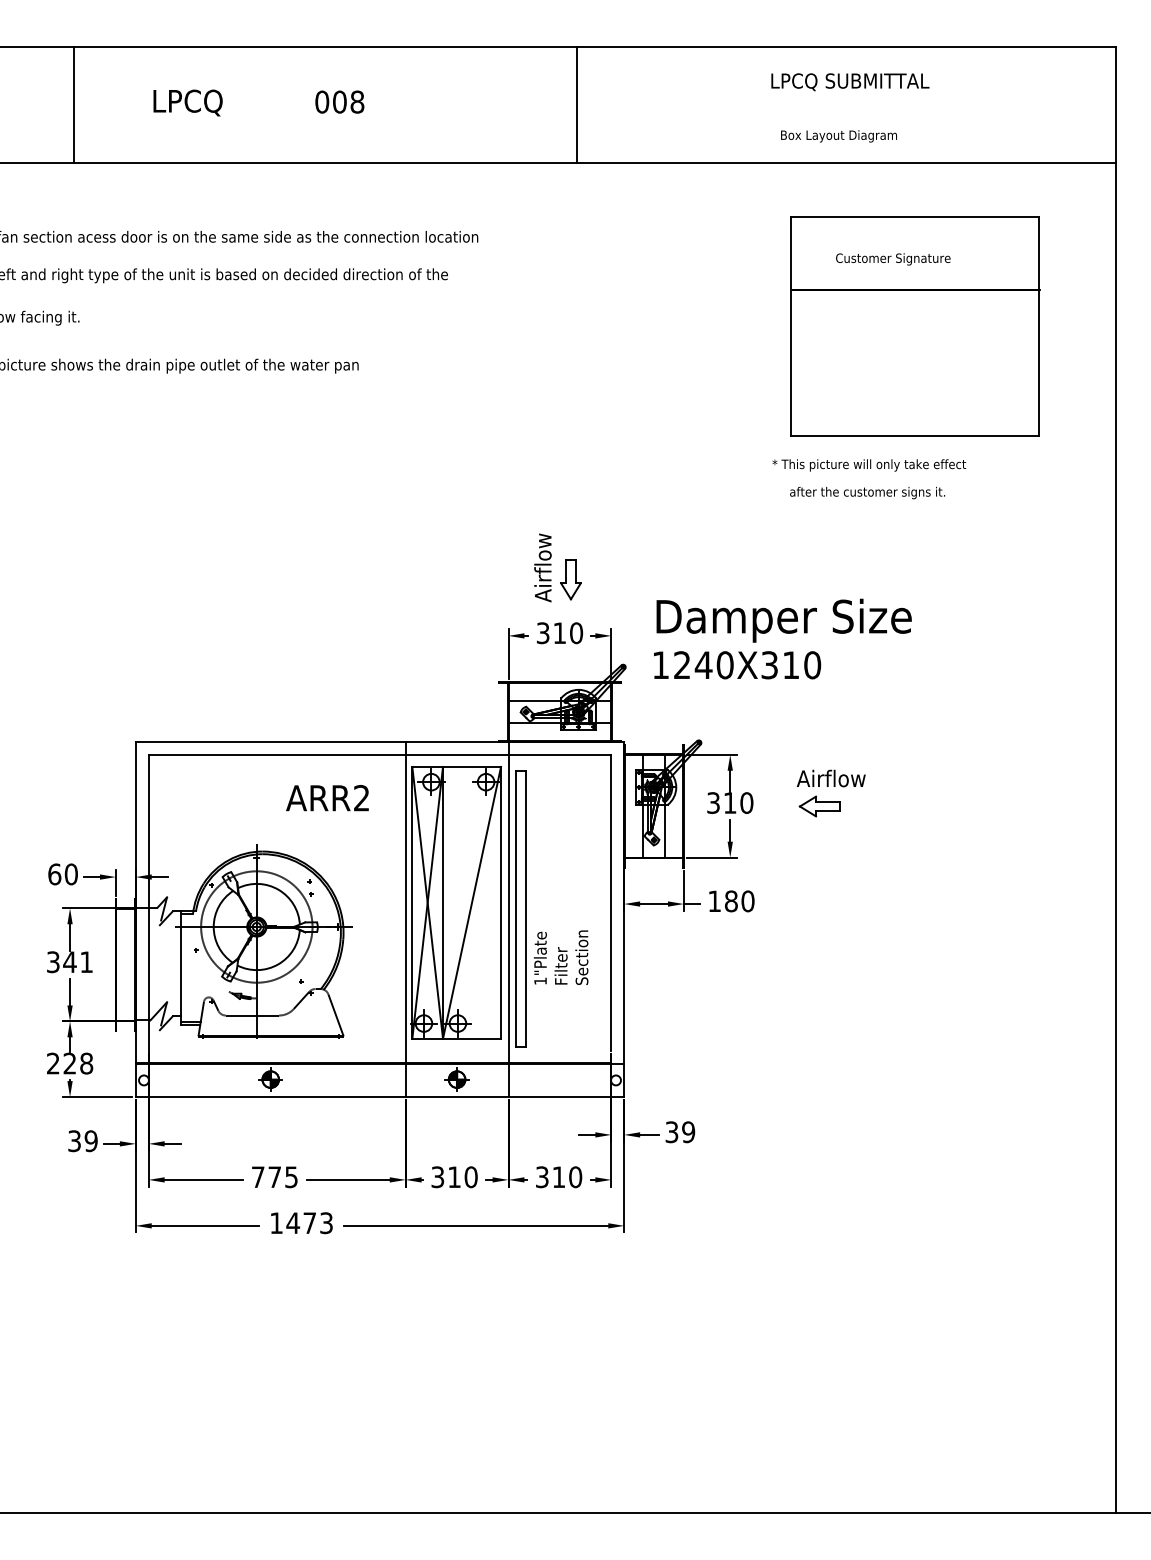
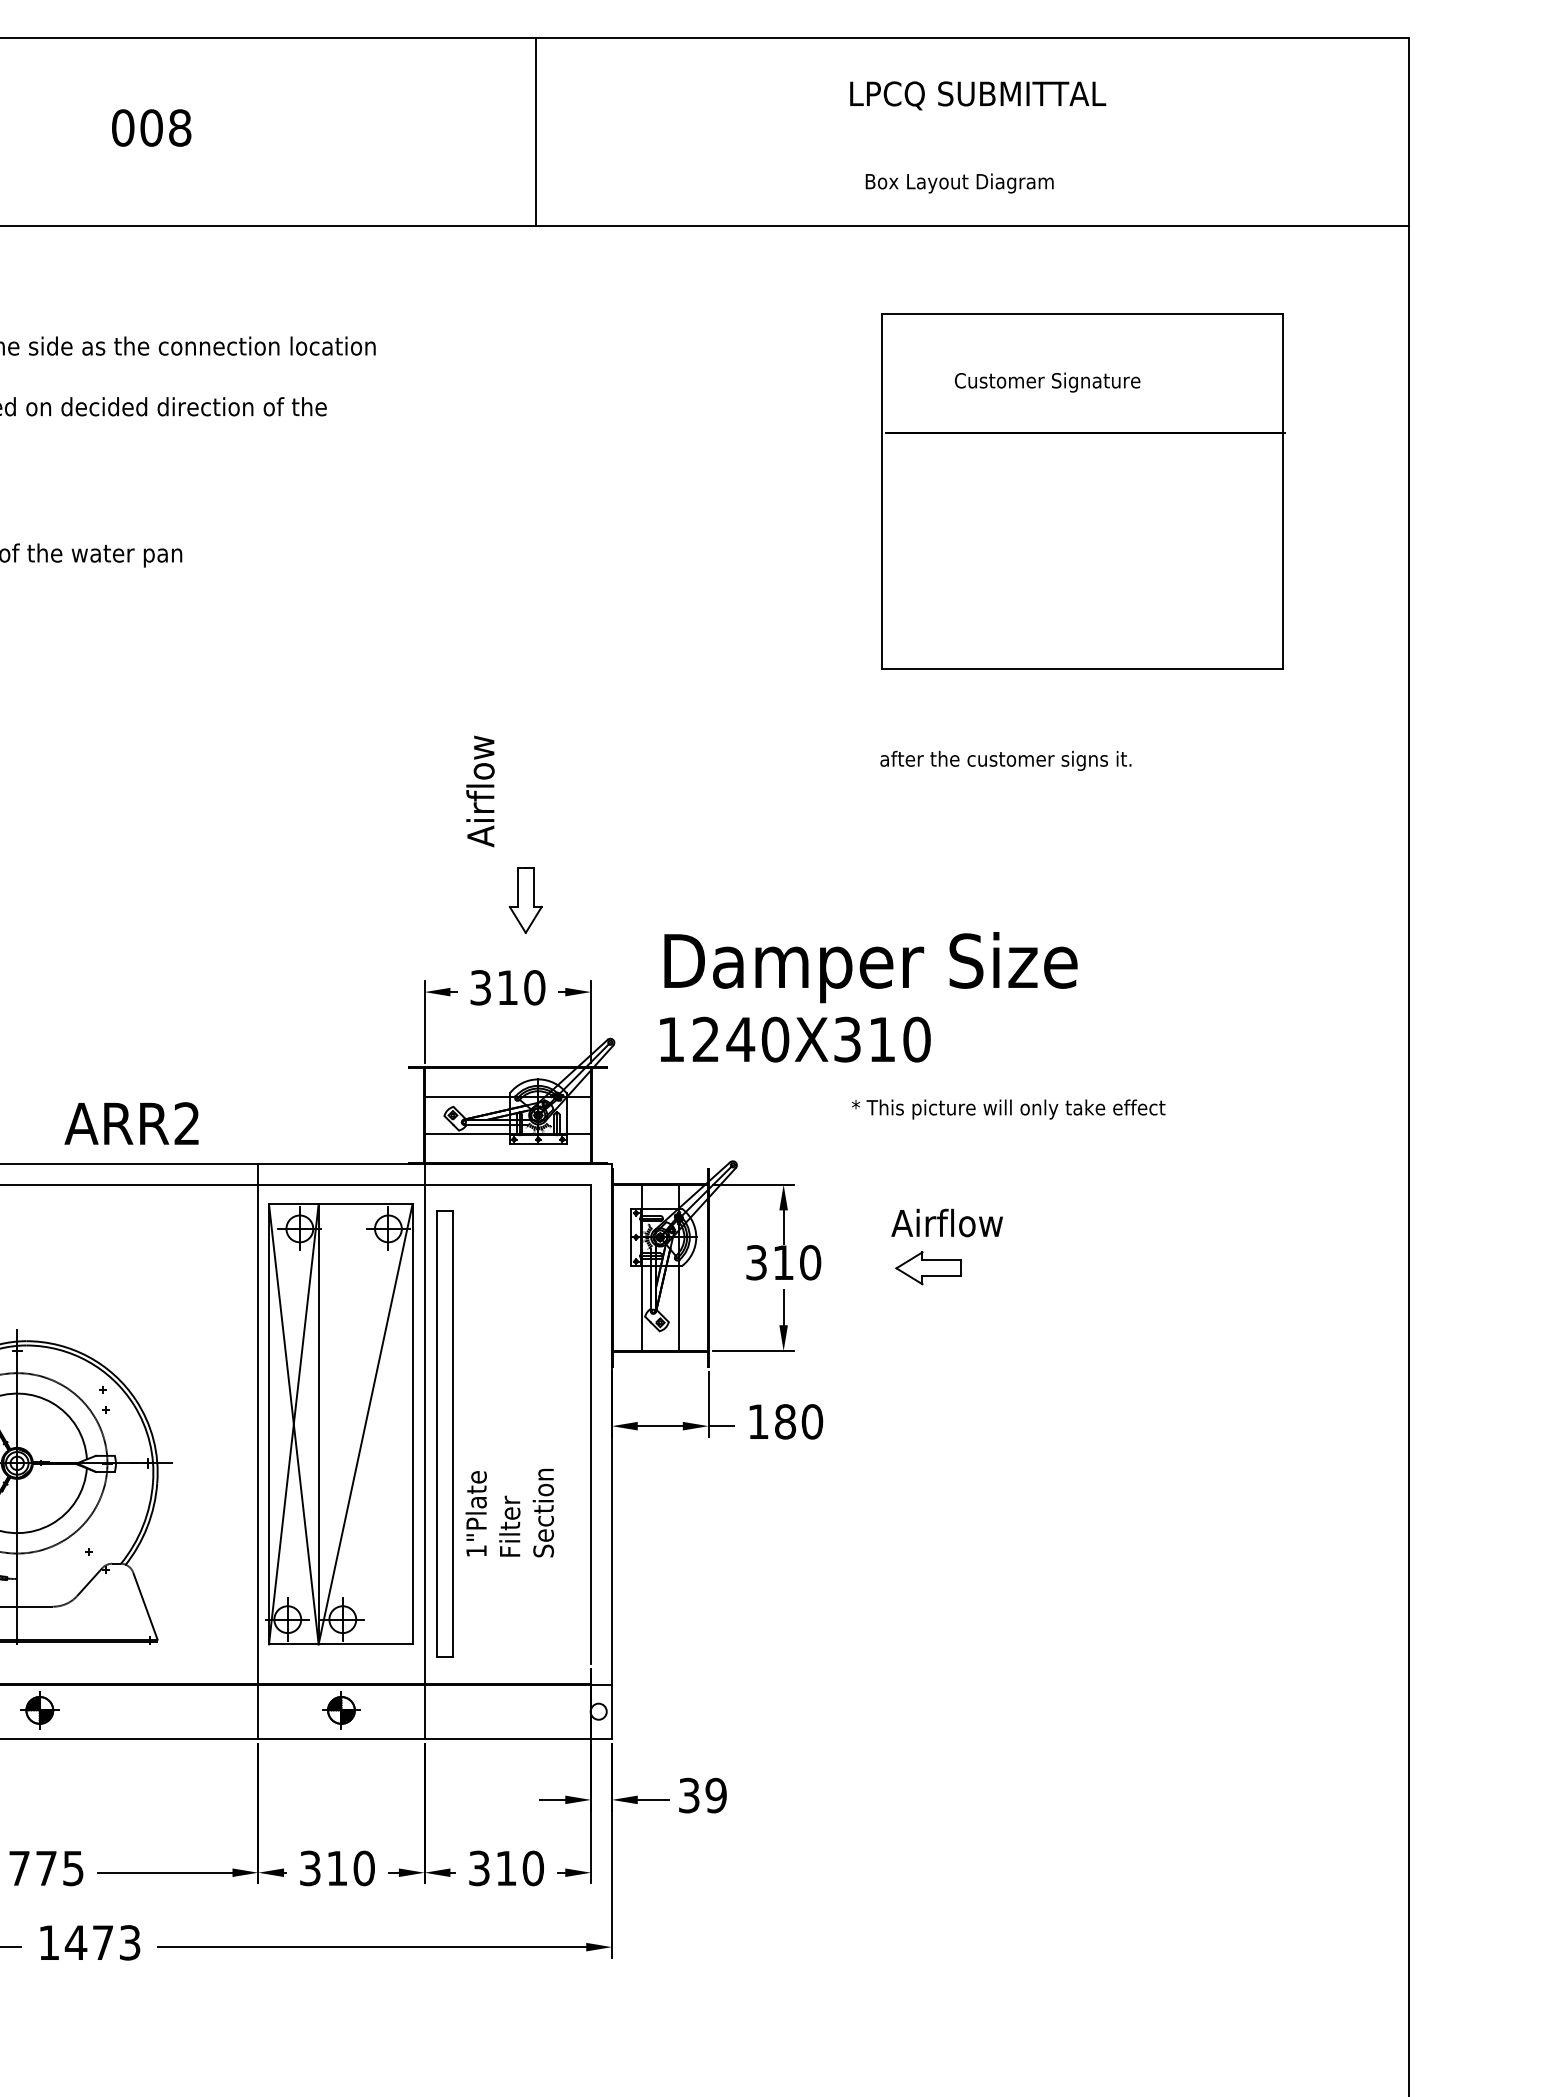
text: (869, 465) -> (1009, 1109), moved
text: (542, 567) -> (479, 790), moved
text: (327, 798) -> (131, 1124), moved

